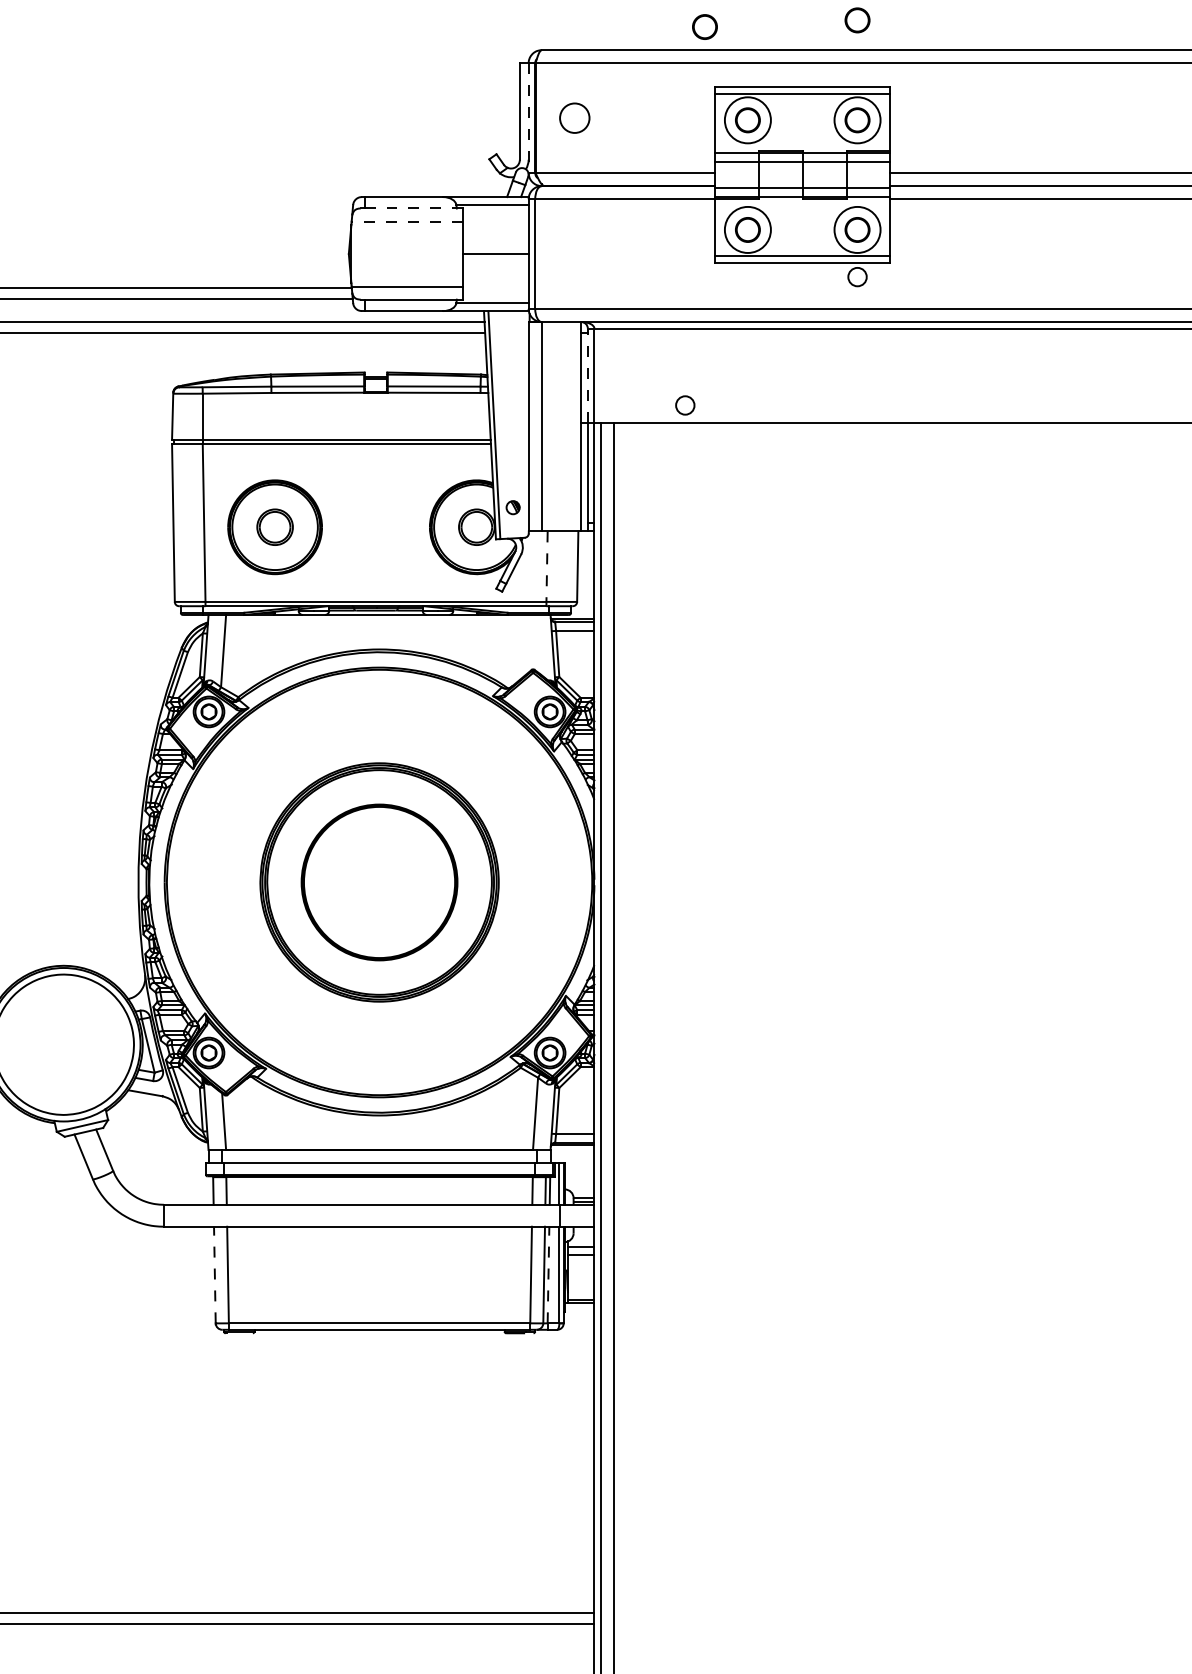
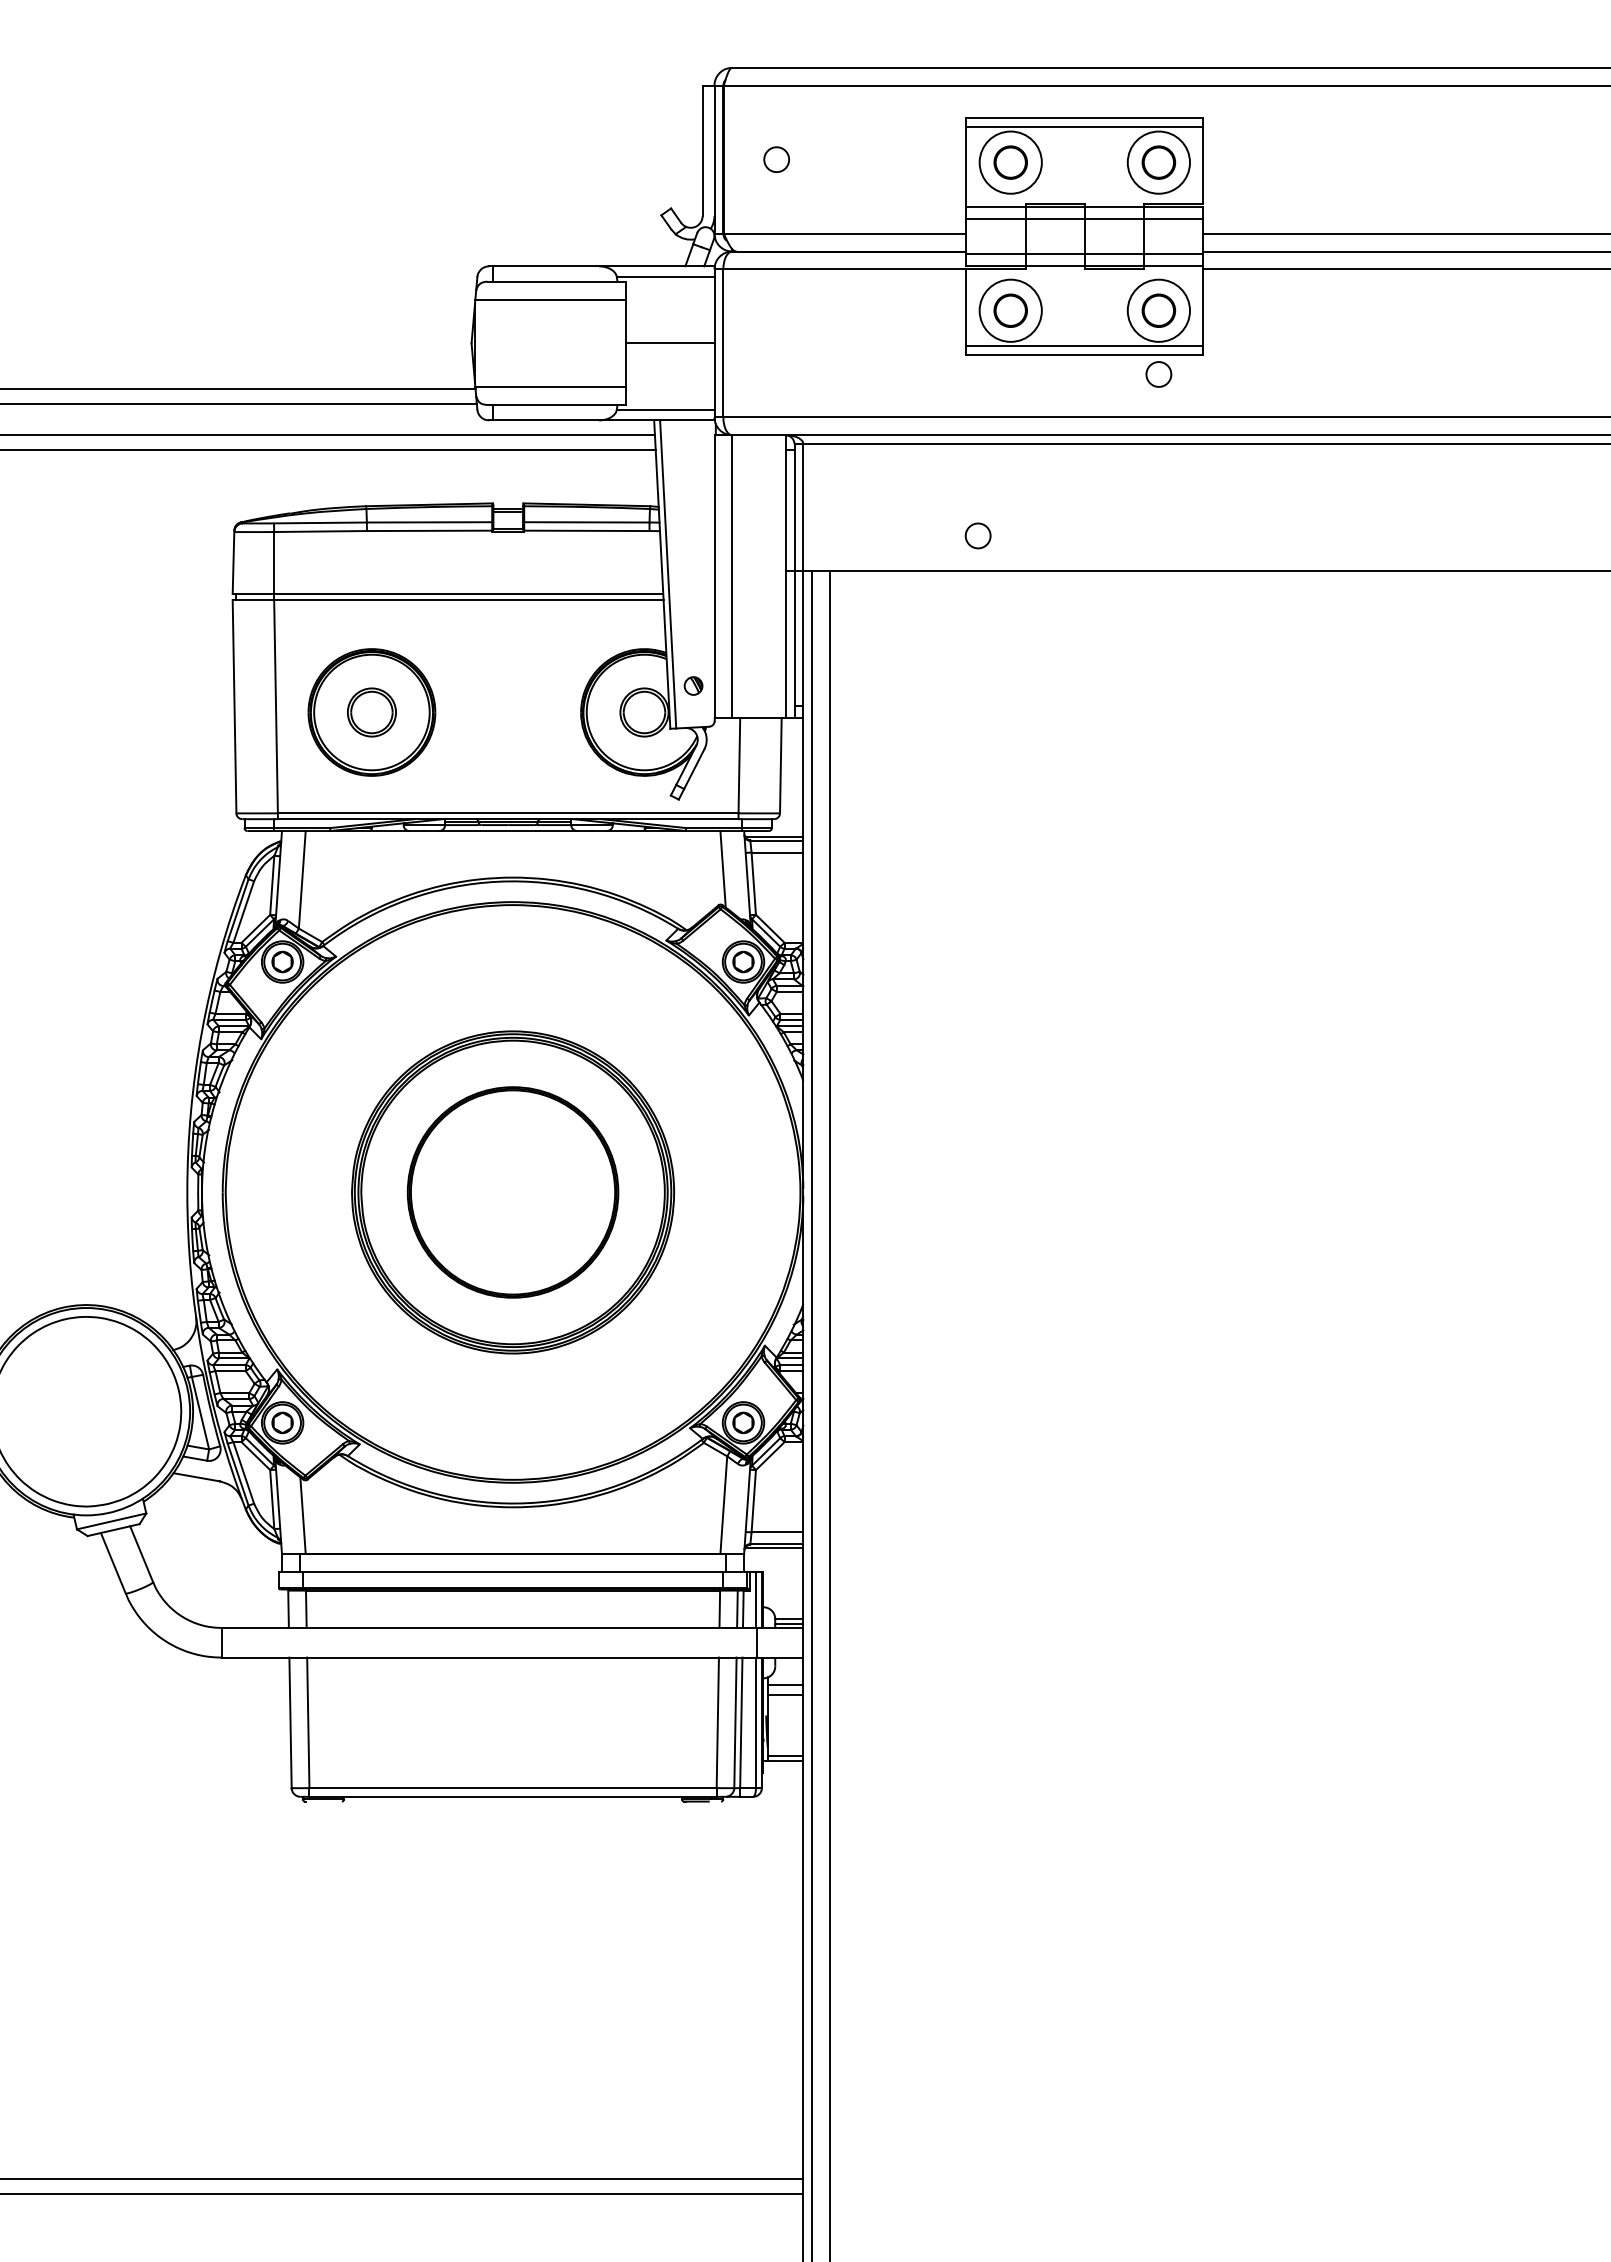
part: (857, 20) -> (1158, 27), removed
circle: (704, 26) -> (952, 36), removed
circle: (574, 117) -> (776, 159), size x0.62
line: (528, 118) -> (714, 160), dashed -> solid
line: (410, 208) -> (555, 281), dashed -> solid
line: (407, 221) -> (550, 299), dashed -> solid
line: (587, 375) -> (794, 507), dashed -> solid
circle: (684, 405) -> (977, 535), moved
line: (547, 566) -> (739, 765), dashed -> solid
line: (534, 643) -> (722, 869), added
line: (214, 1274) -> (290, 1722), dashed -> solid
line: (548, 1274) -> (741, 1722), dashed -> solid

